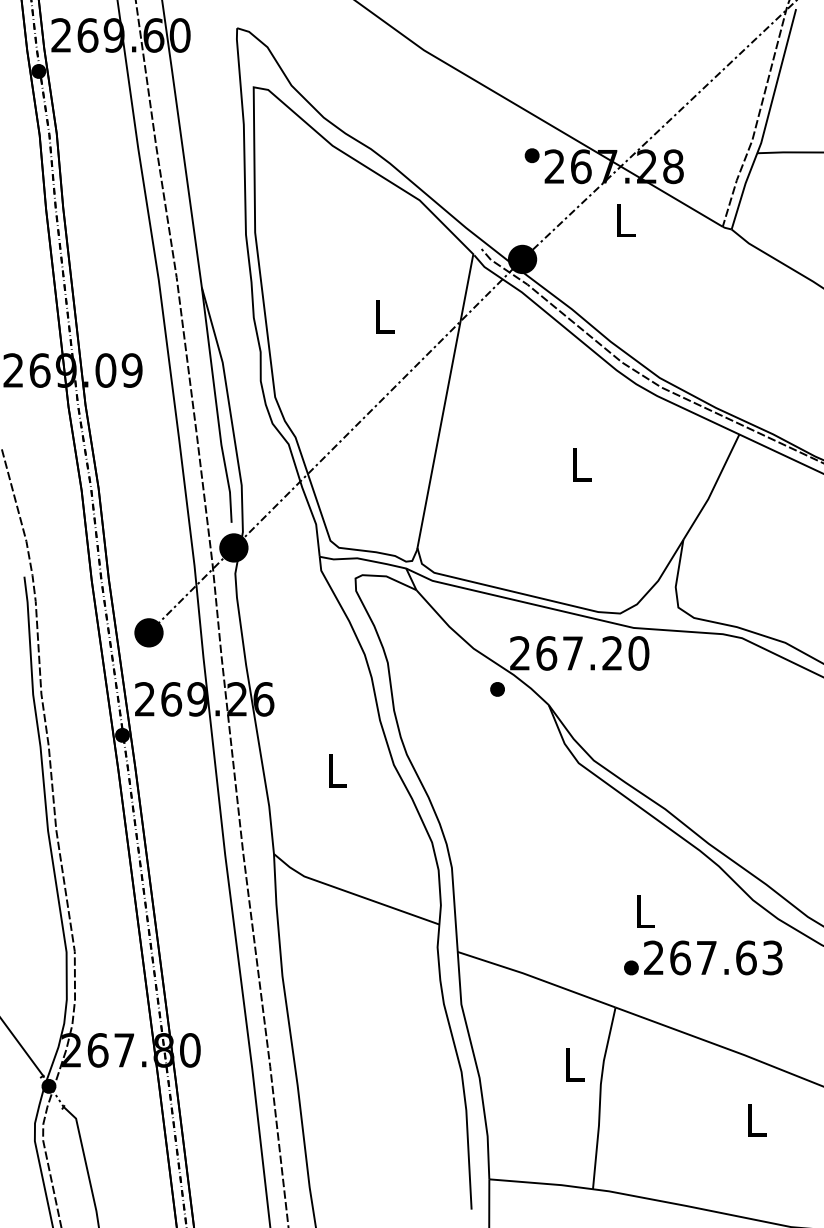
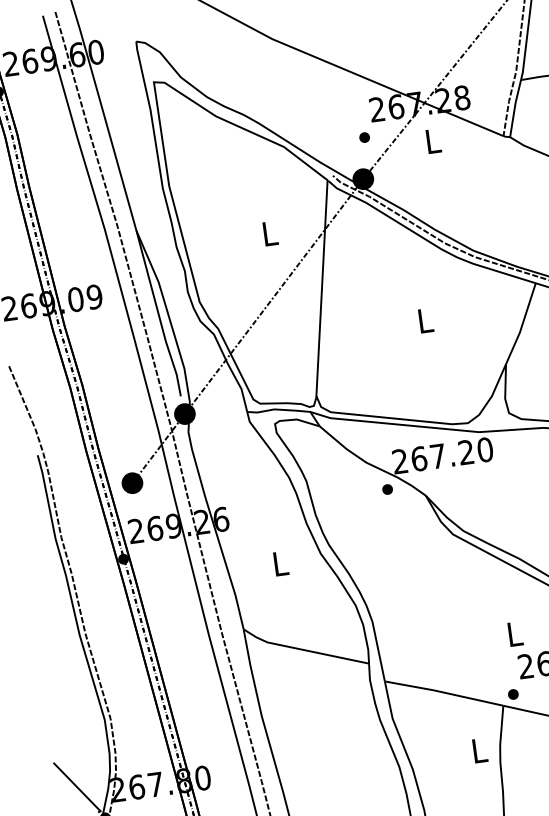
part: (531, 155) -> (364, 137), moved
part: (631, 967) -> (513, 694), moved

